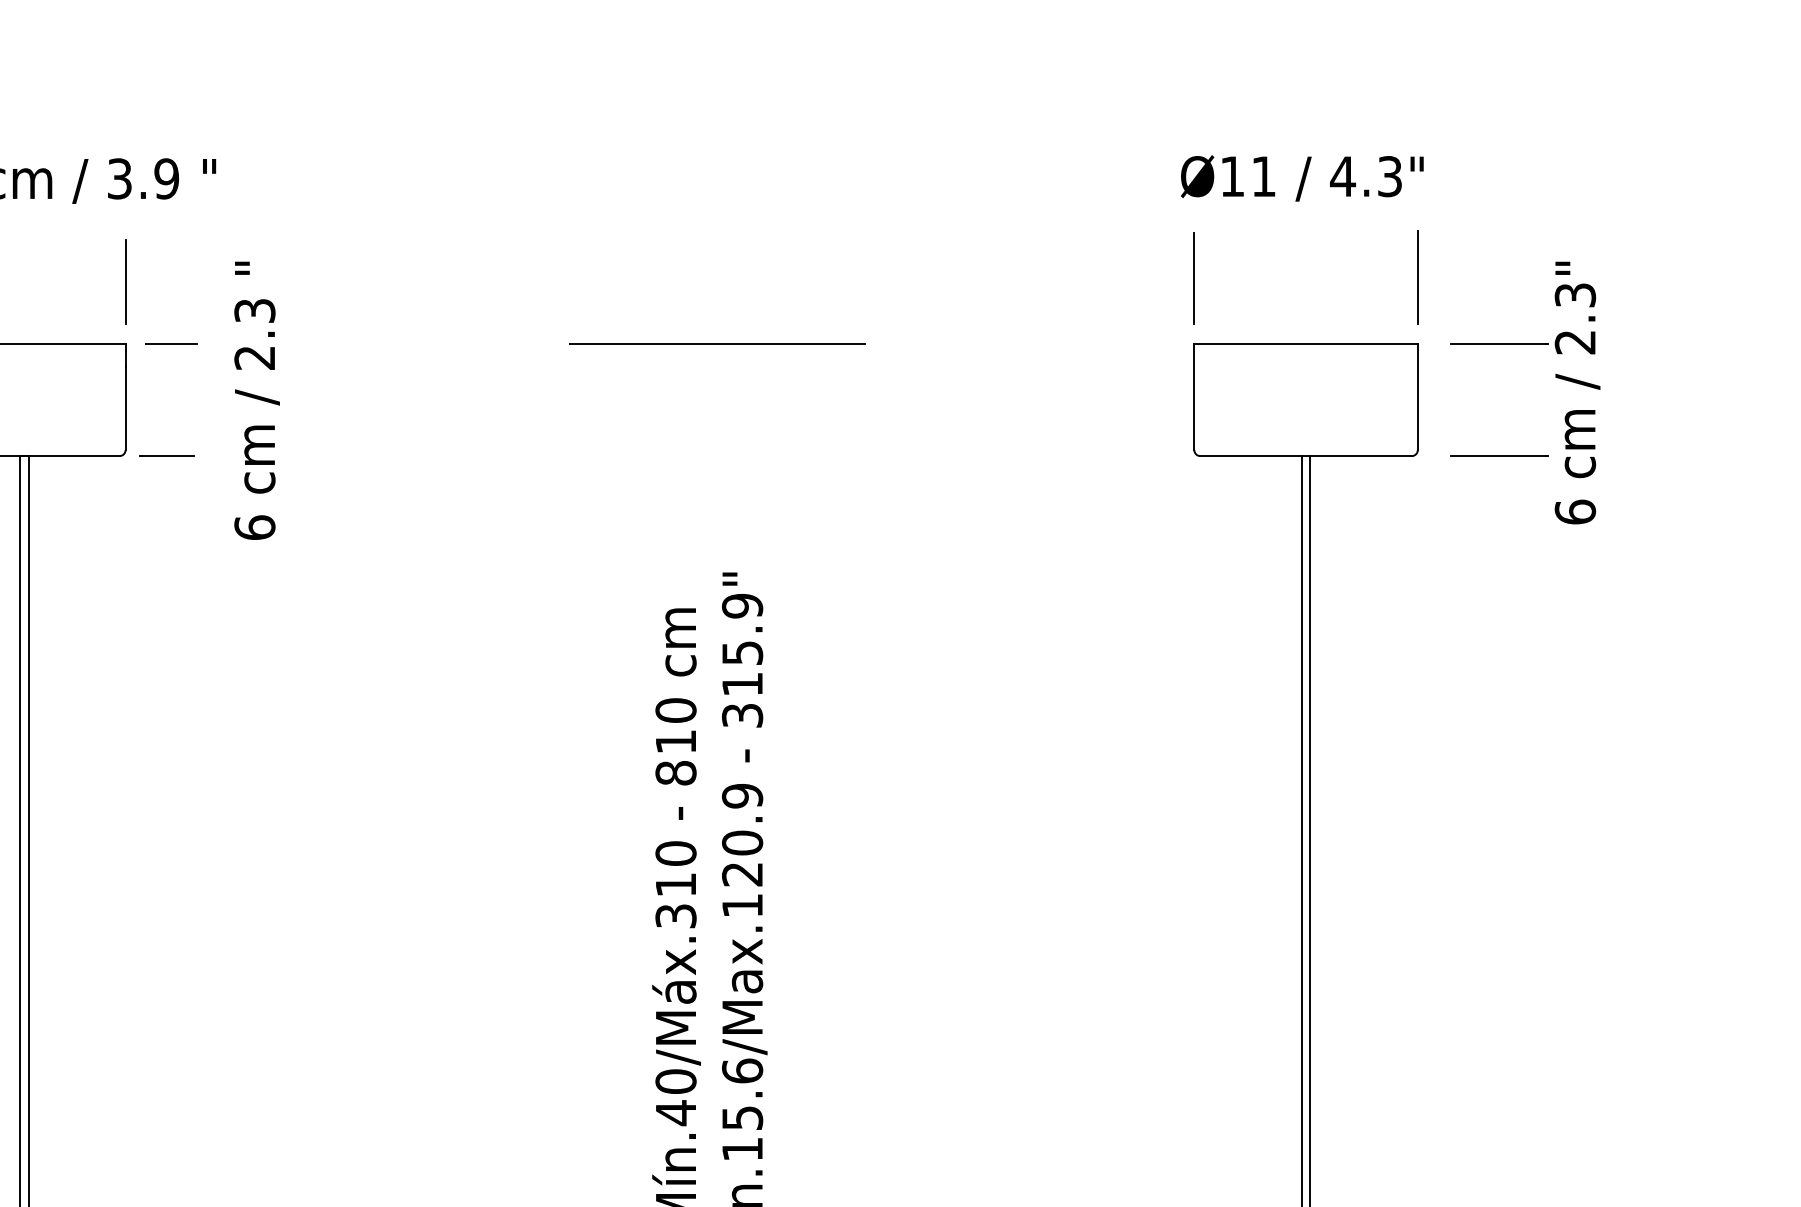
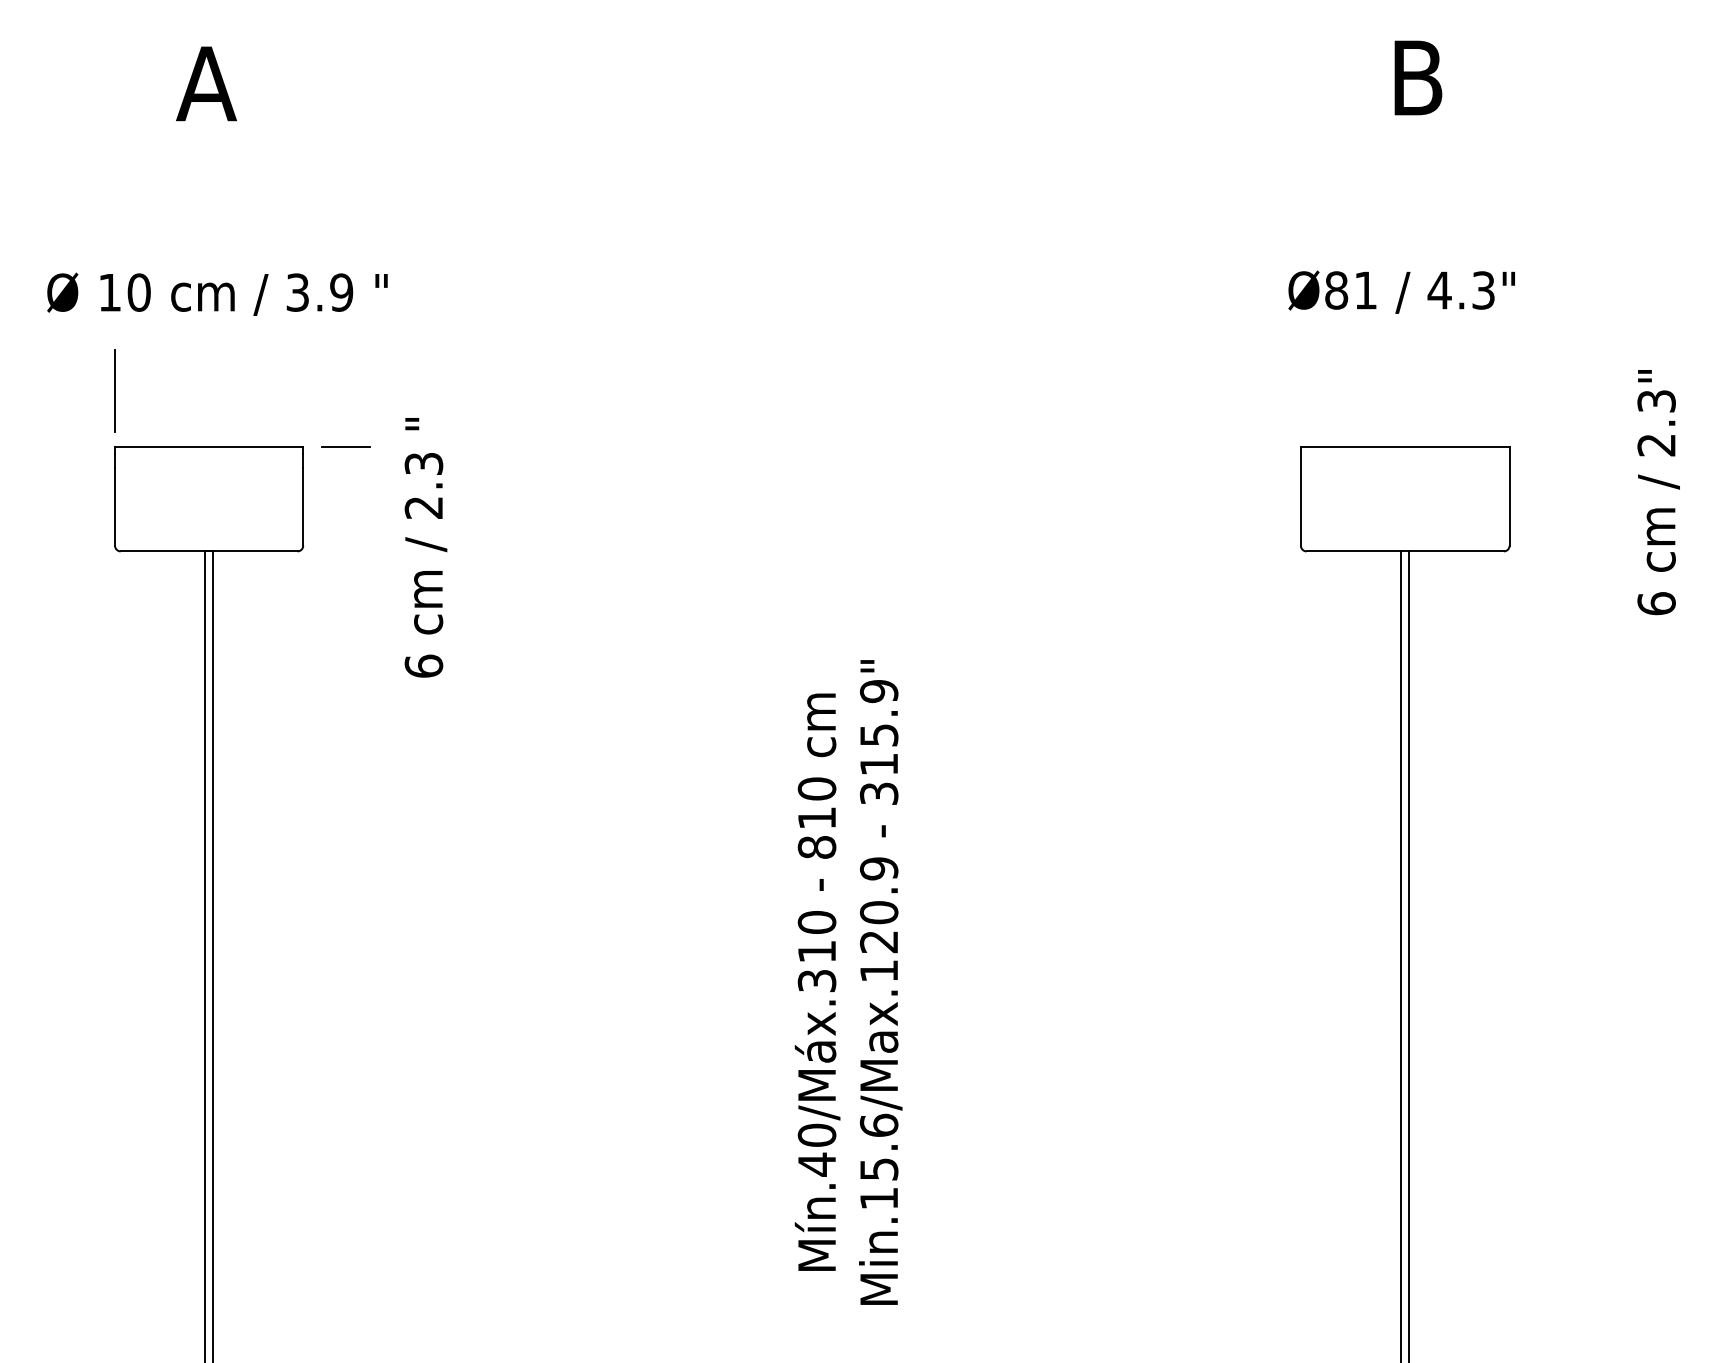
text: (1232, 176) -> (1336, 290), Ø11 -> Ø81
line: (1417, 277) -> (1509, 384), removed
line: (1193, 278) -> (1300, 385), removed
line: (125, 282) -> (303, 389), removed
line: (717, 344) -> (855, 447), removed
line: (1499, 344) -> (1585, 447), removed
text: (256, 400) -> (425, 547), moved
line: (166, 456) -> (341, 551), removed
line: (1499, 456) -> (1585, 551), removed

